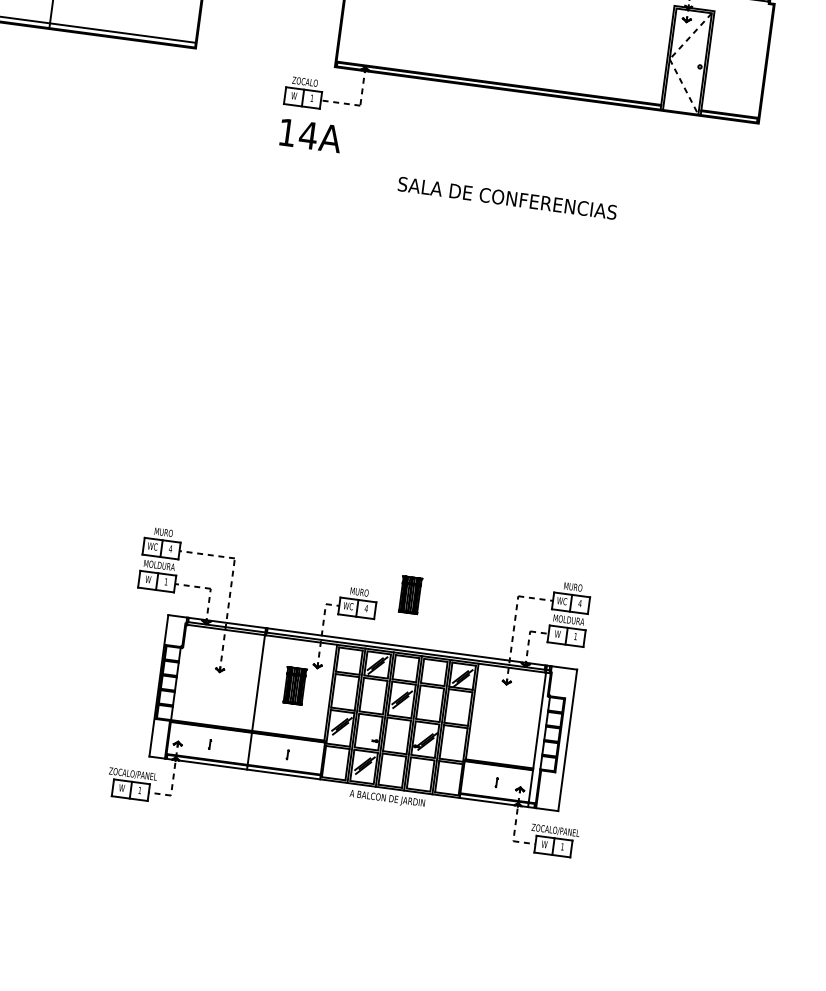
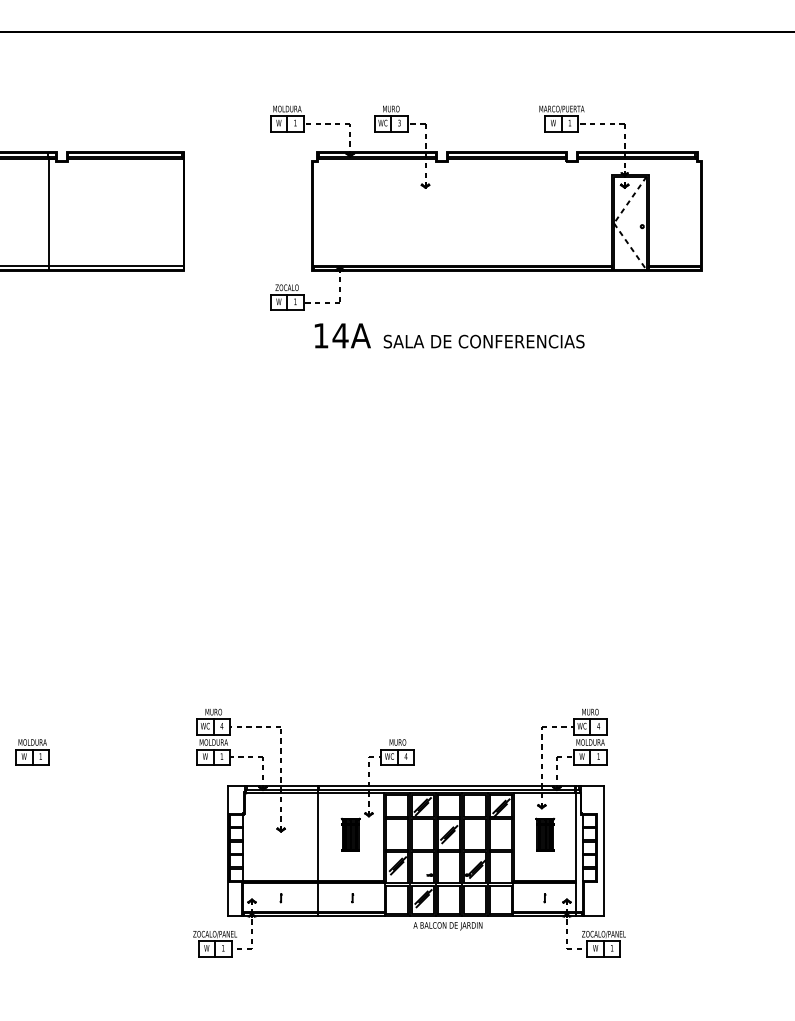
text: (310, 135) -> (342, 335), moved
text: (506, 198) -> (483, 341), moved
part: (410, 594) -> (545, 834), moved

